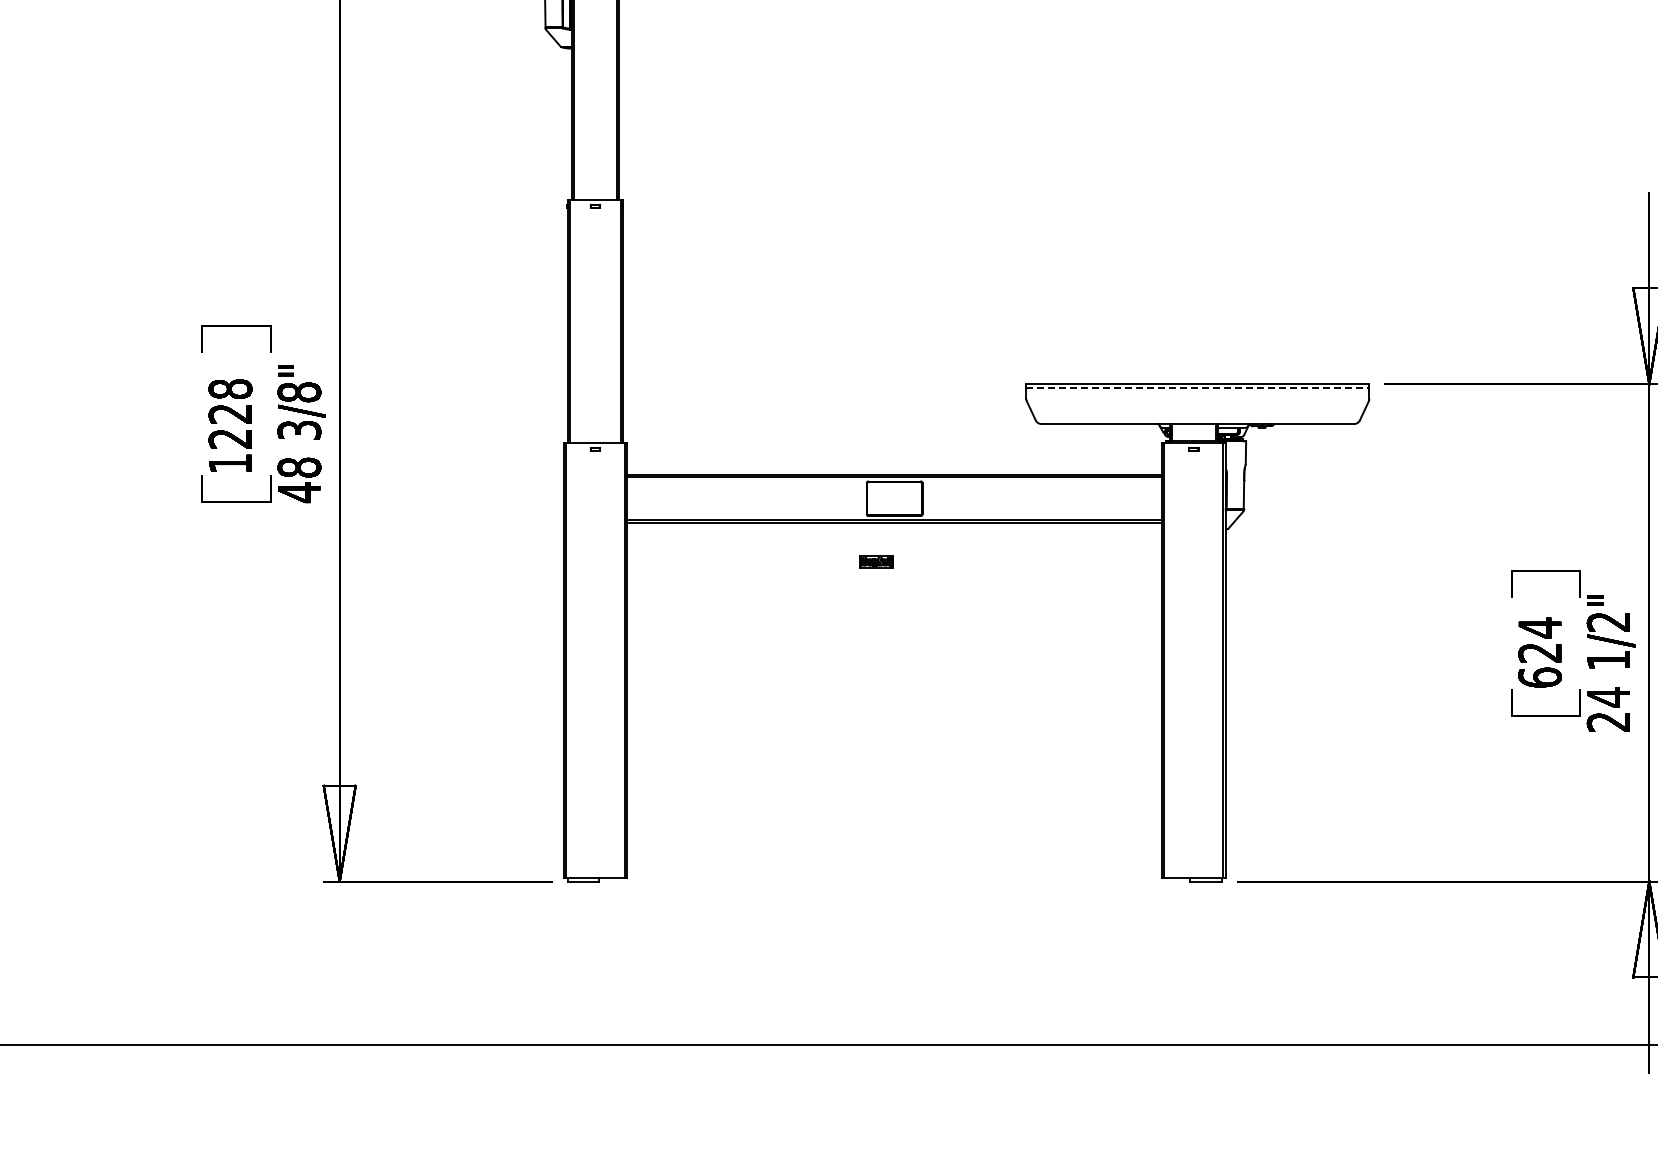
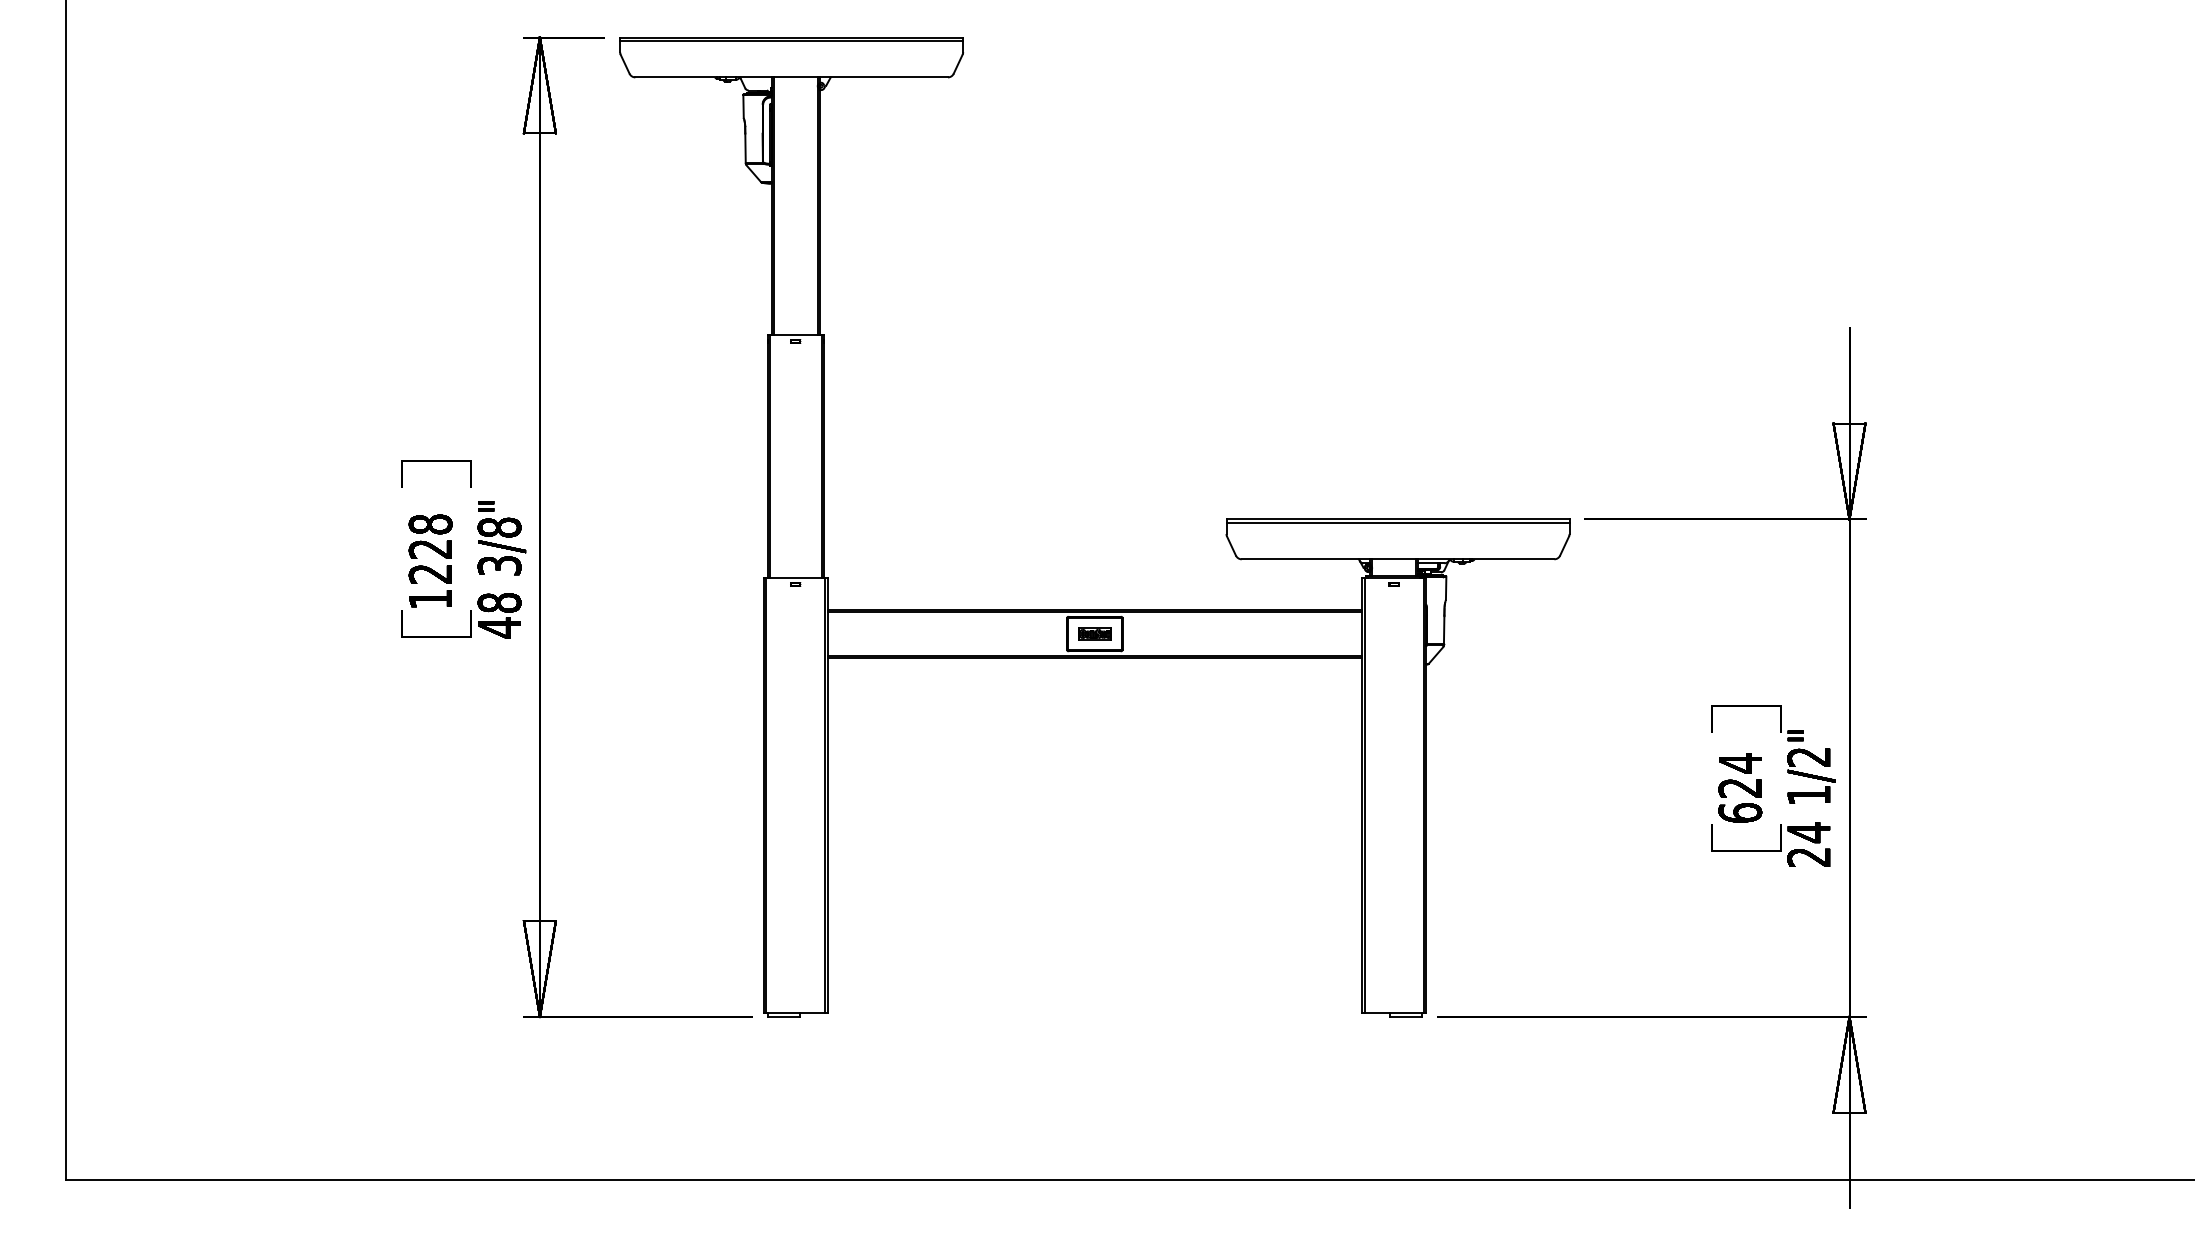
line: (1198, 388) -> (1398, 523), dashed -> solid
part: (876, 561) -> (1094, 633), moved

